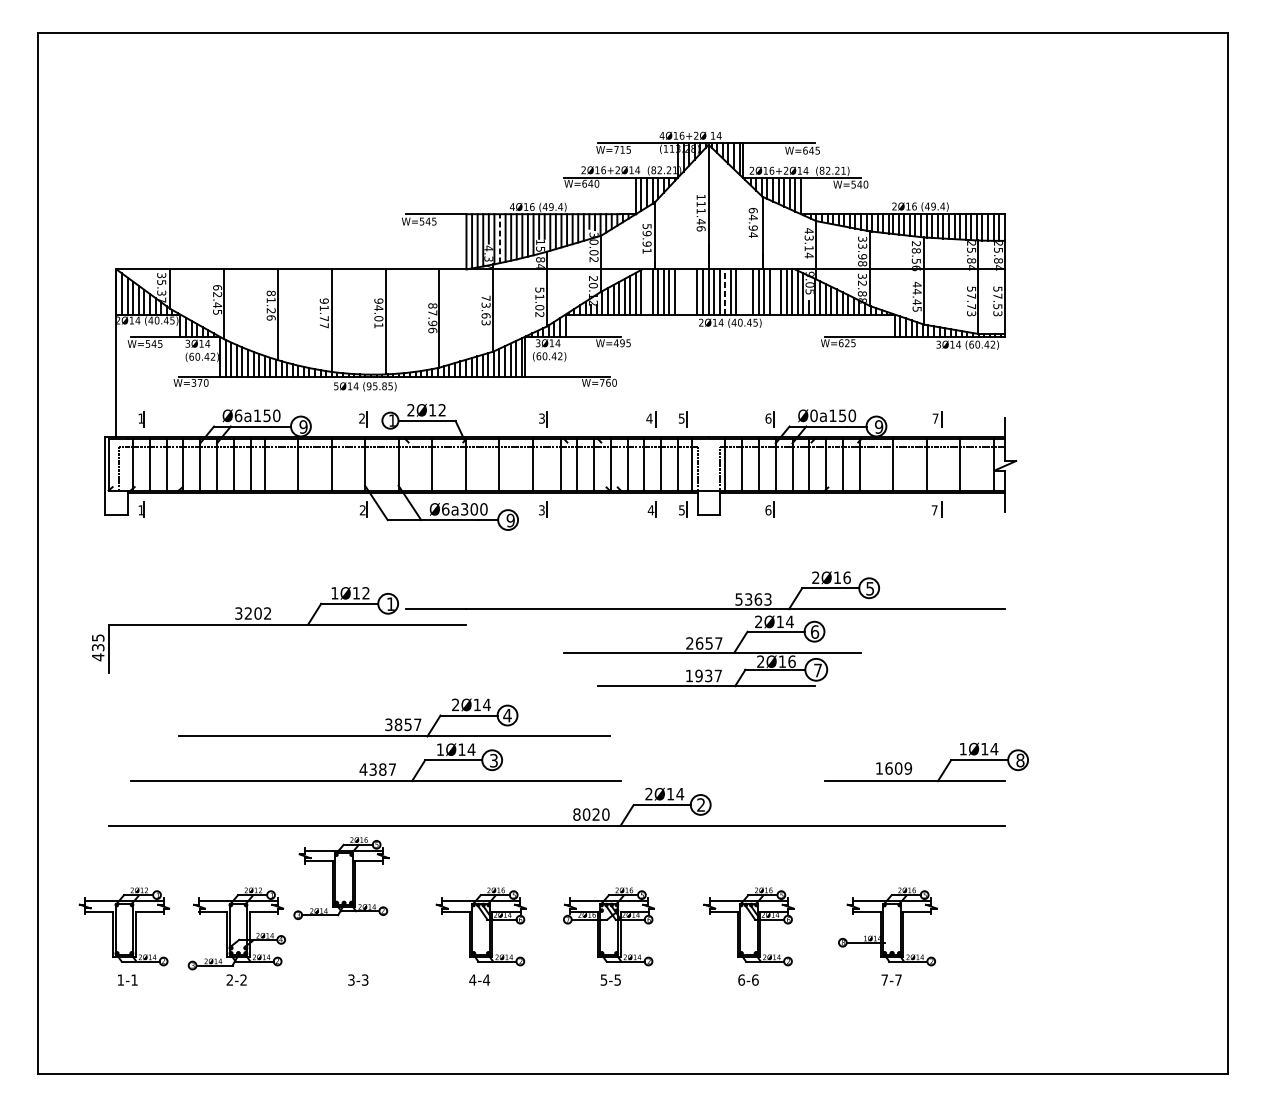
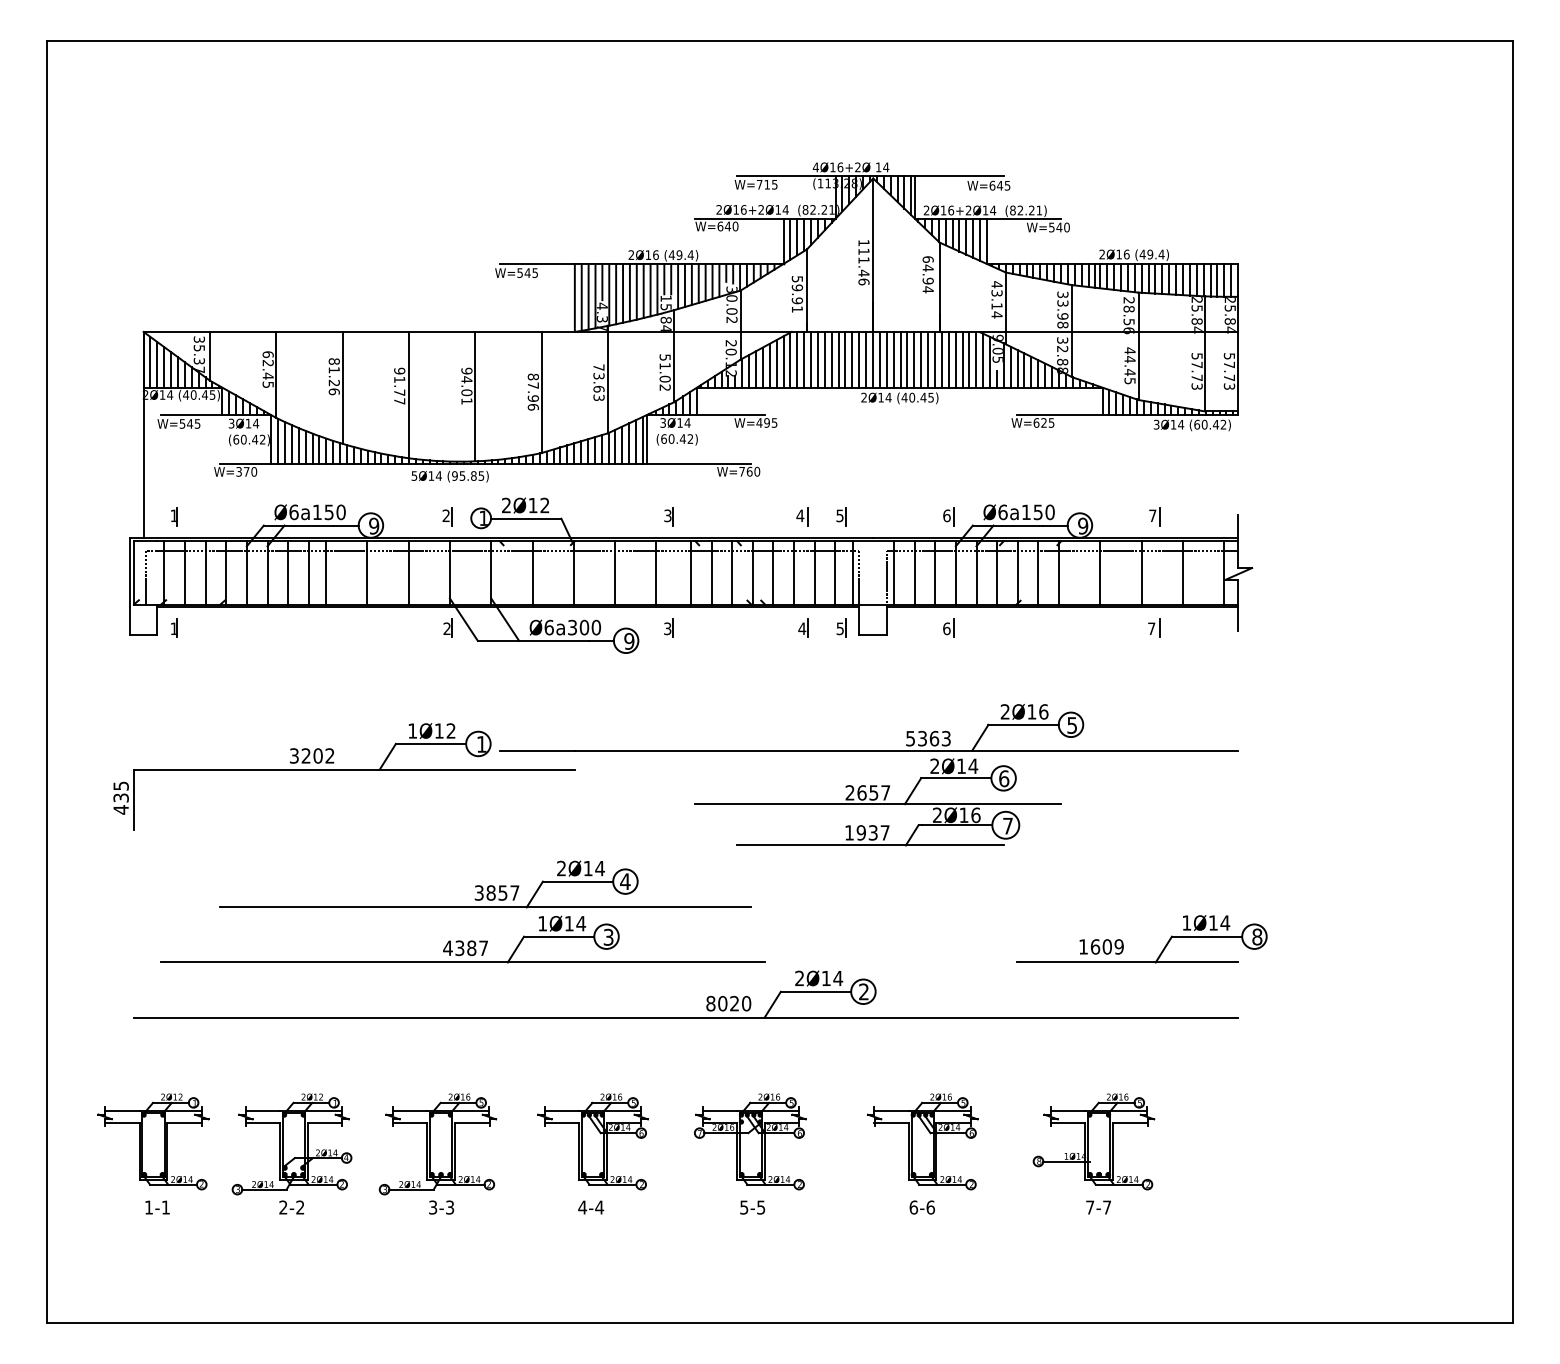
text: (512, 206) -> (631, 254), 4Ø16 -> 2Ø16
line: (500, 238) -> (616, 293), dashed -> solid
line: (647, 291) -> (797, 359), added
line: (680, 291) -> (838, 359), added
line: (686, 291) -> (845, 359), added
line: (691, 291) -> (852, 359), added
line: (725, 291) -> (893, 359), dashed -> solid
line: (742, 291) -> (914, 359), added
line: (747, 291) -> (921, 359), added
line: (775, 291) -> (955, 359), added
text: (997, 306) -> (1228, 377), 57.53 -> 57.73
text: (813, 415) -> (1002, 511), Ø0a150 -> Ø6a150
part: (341, 878) -> (437, 1144), moved

